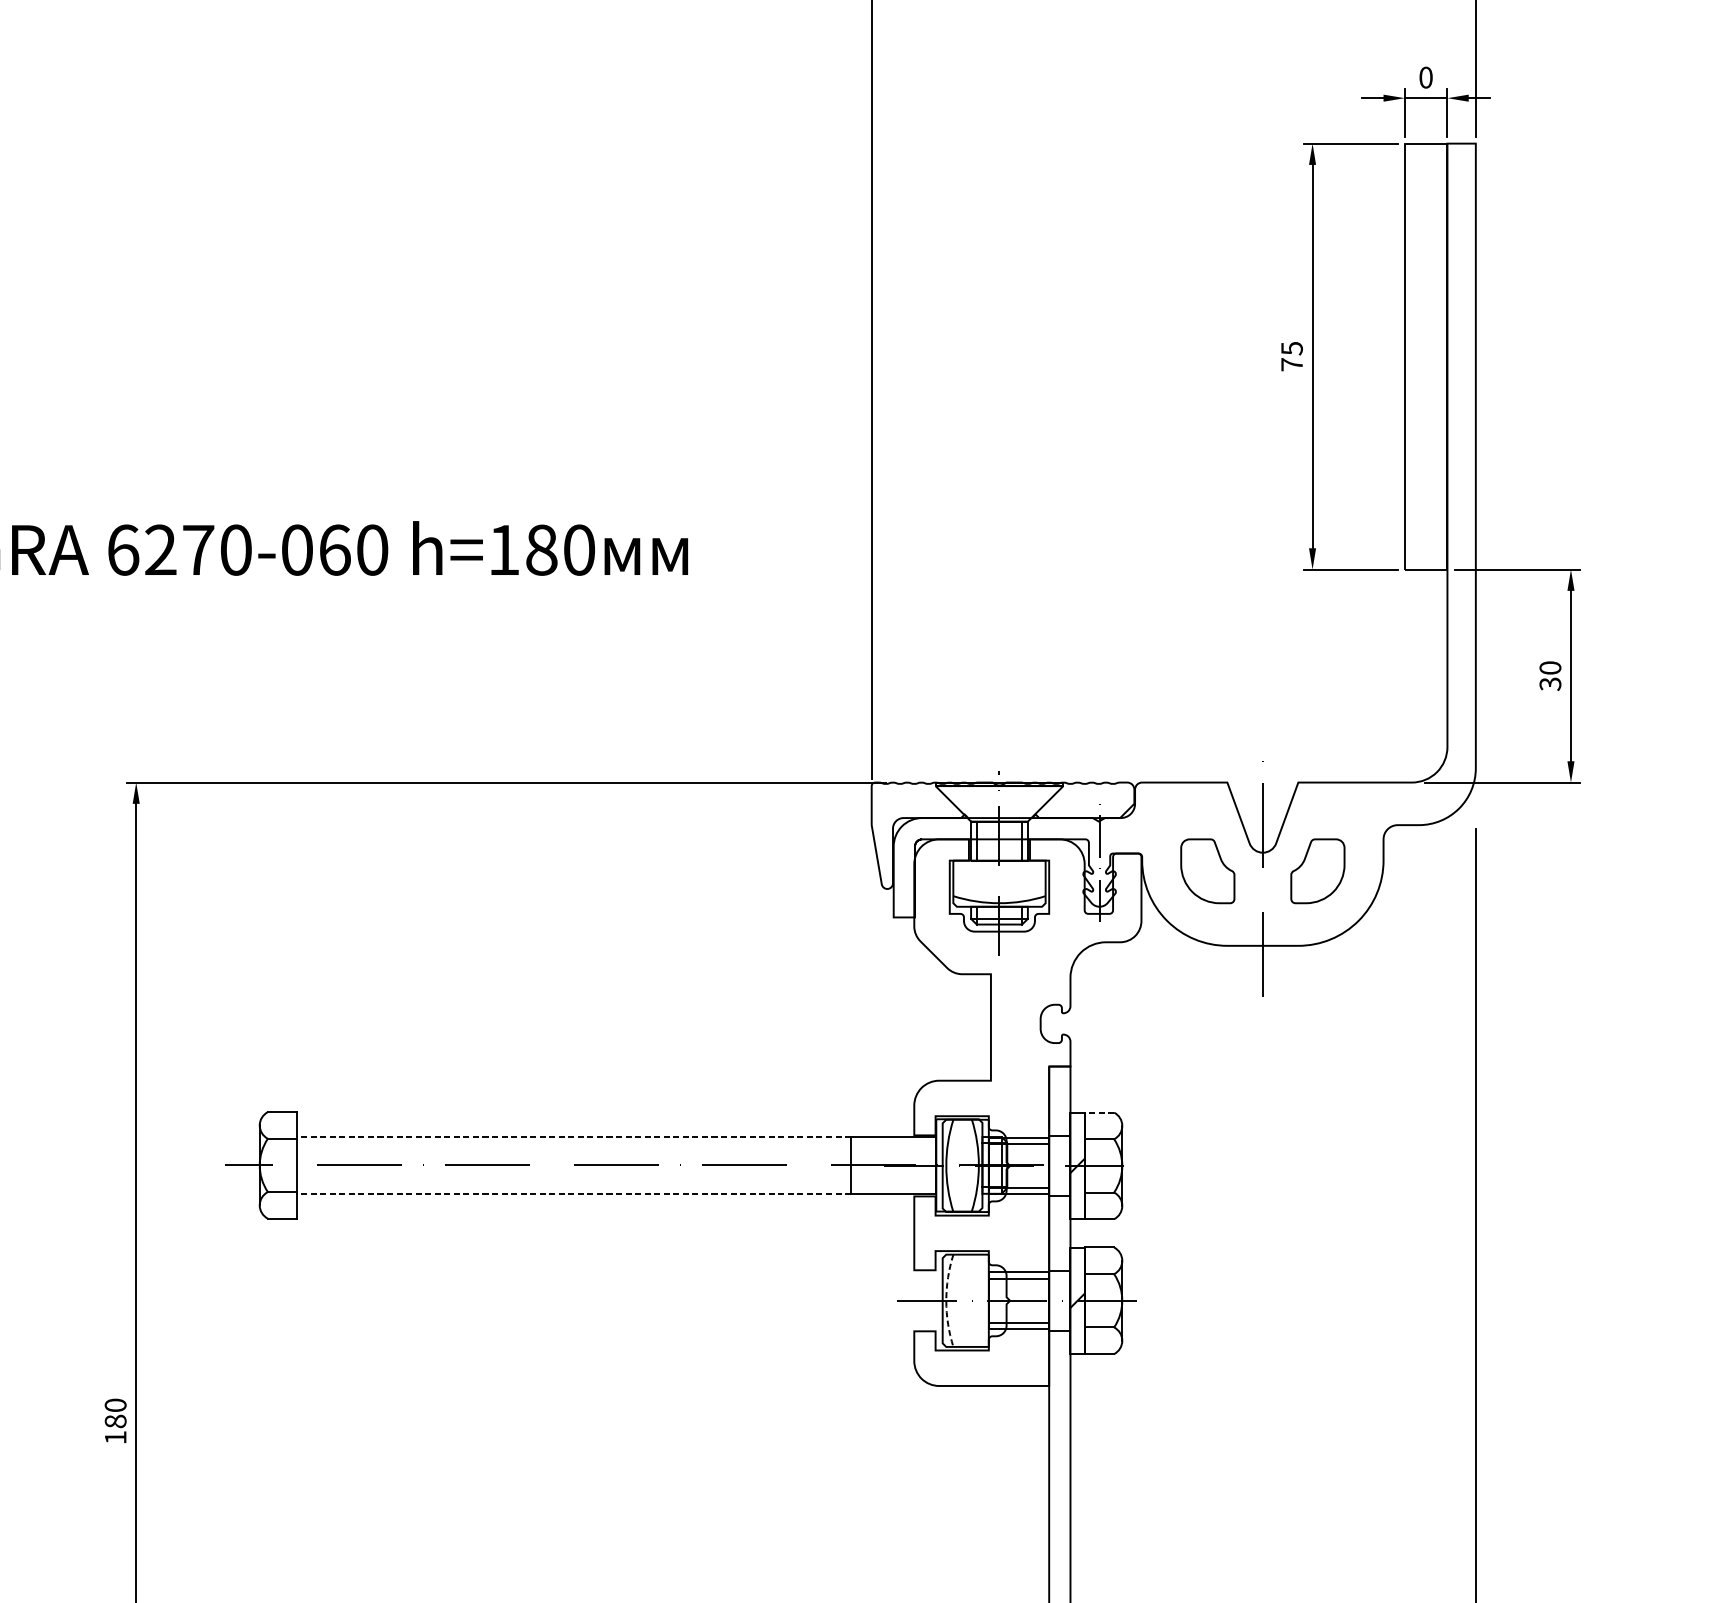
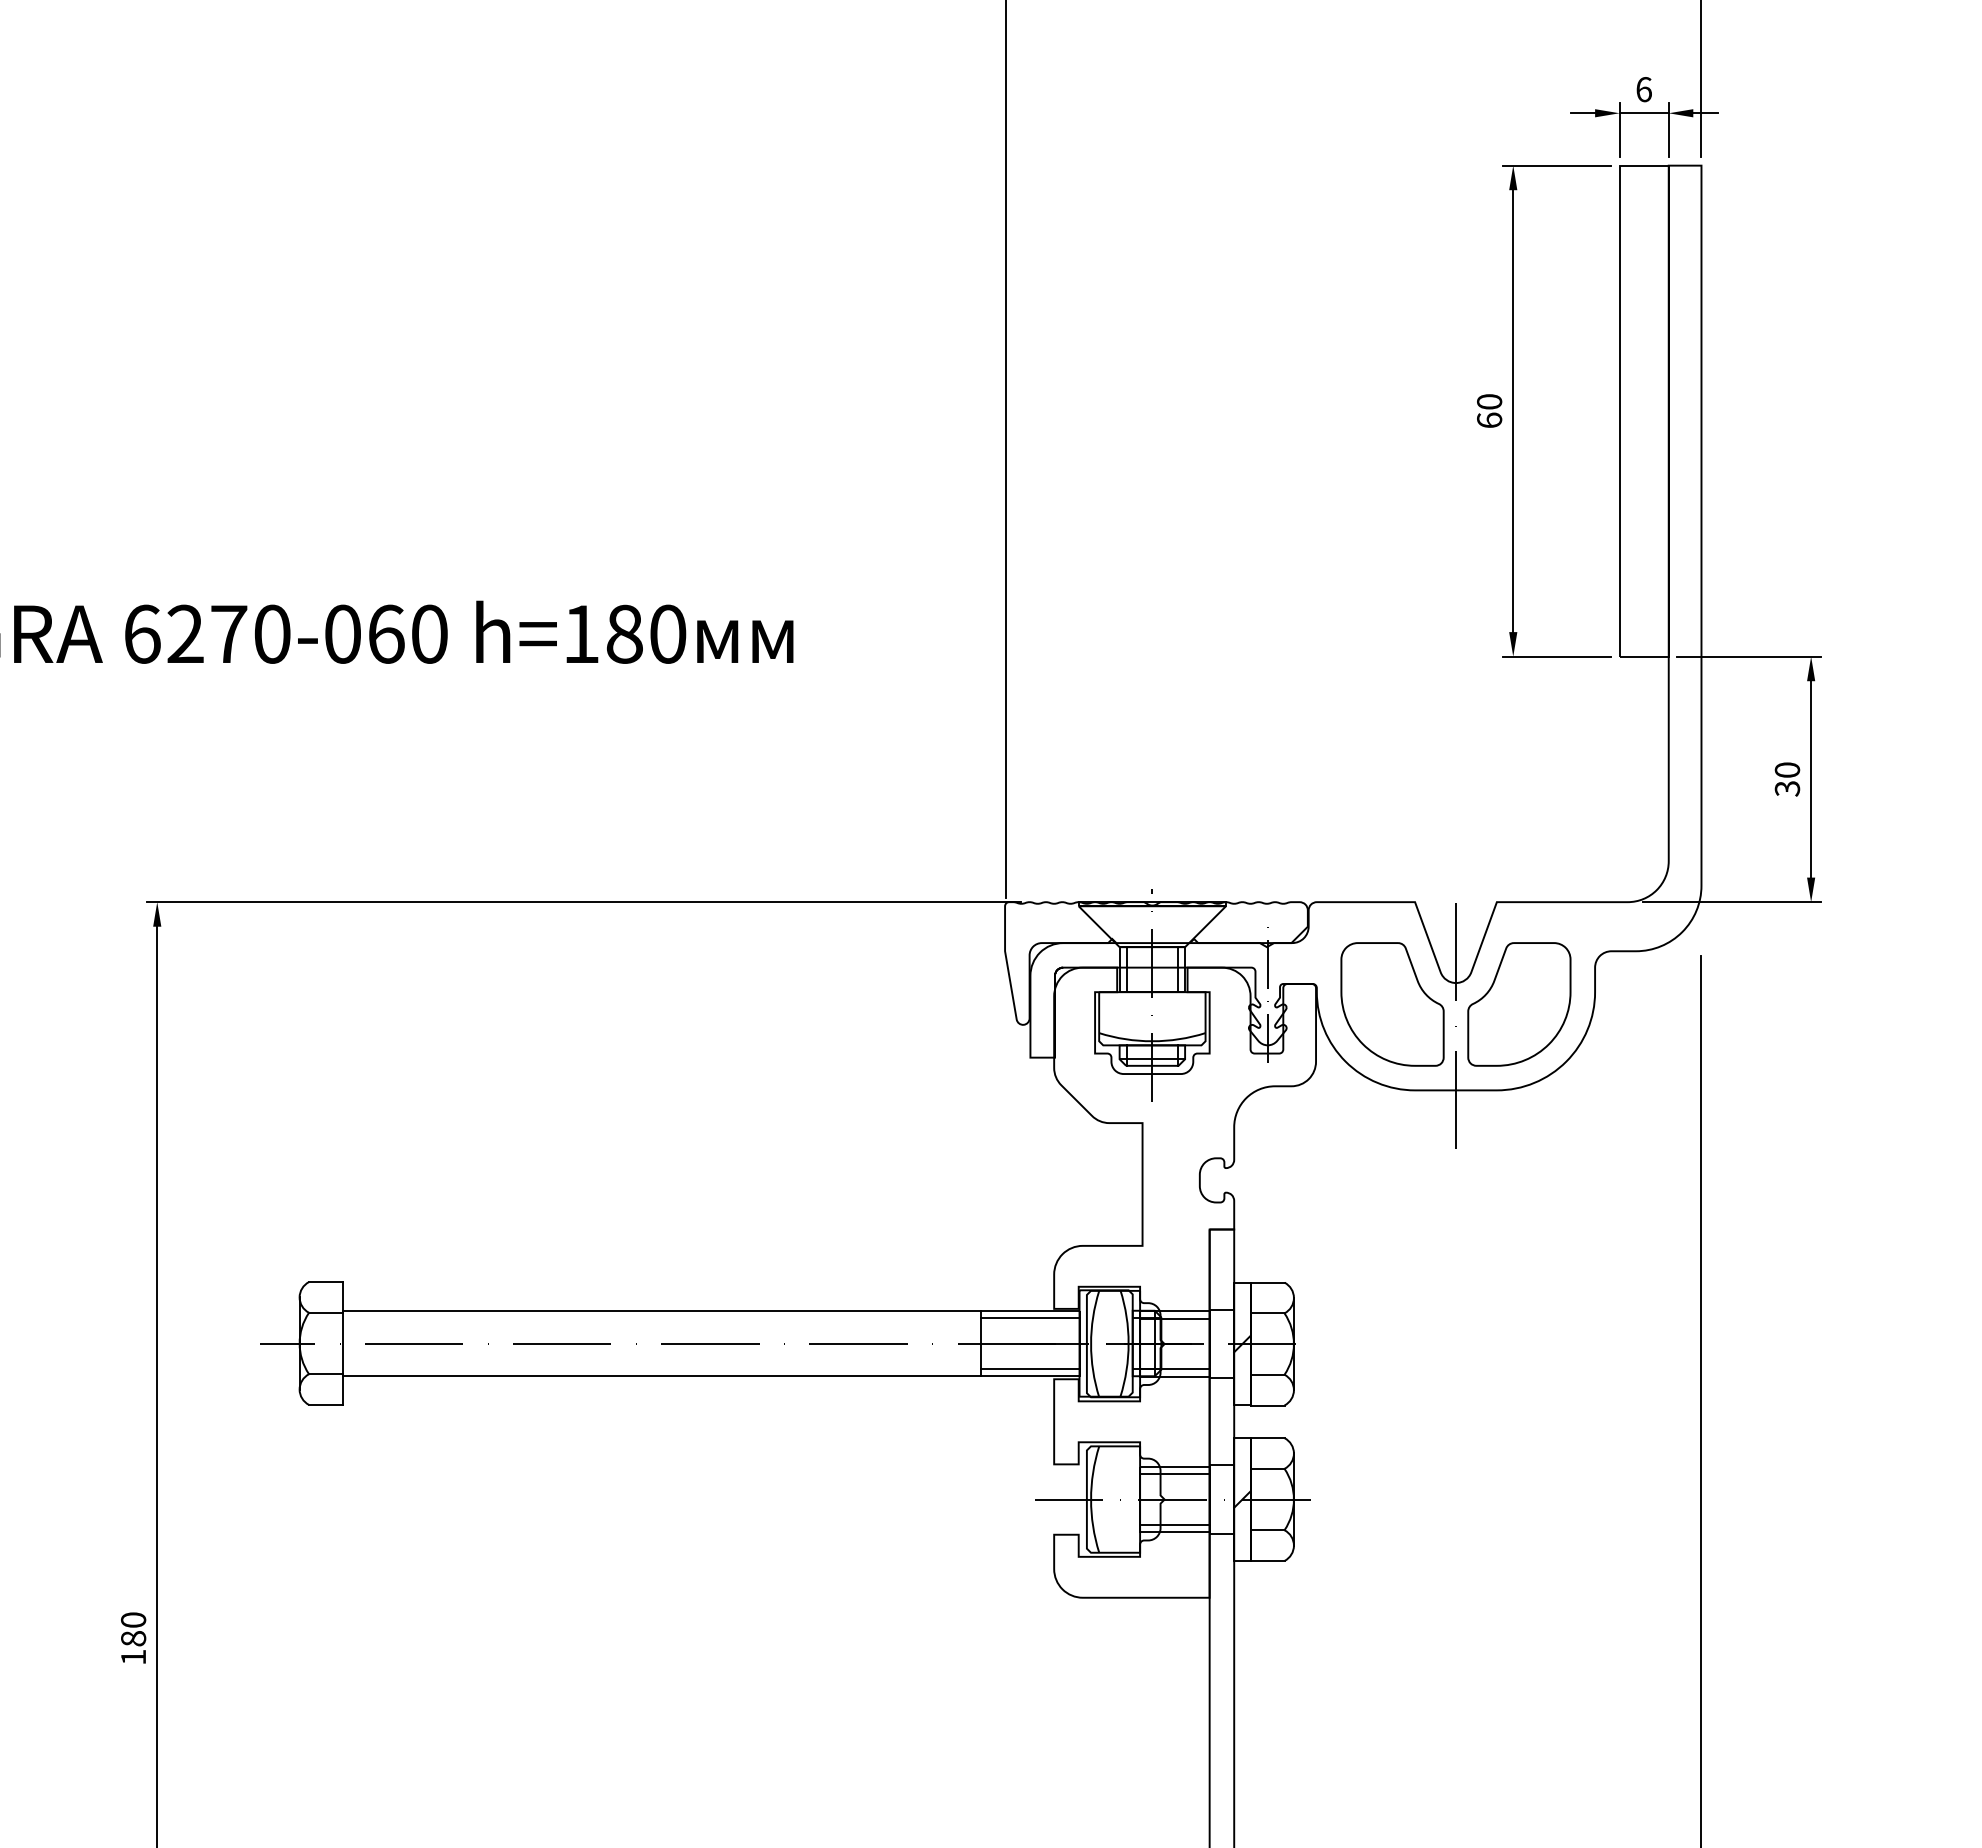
text: (1425, 77) -> (1643, 89), 0 -> 6
text: (1291, 356) -> (1489, 411), 75 -> 60
part: (1207, 871) -> (1392, 1004), size x1.67
part: (1317, 871) -> (1519, 1004), size x1.67
line: (1099, 1112) -> (1267, 1282), dashed -> solid
line: (573, 1136) -> (661, 1310), dashed -> solid
line: (893, 1143) -> (1030, 1318), added
line: (893, 1187) -> (1030, 1368), added
line: (573, 1194) -> (661, 1376), dashed -> solid
arc: (946, 1300) -> (1091, 1499), dashed -> solid

